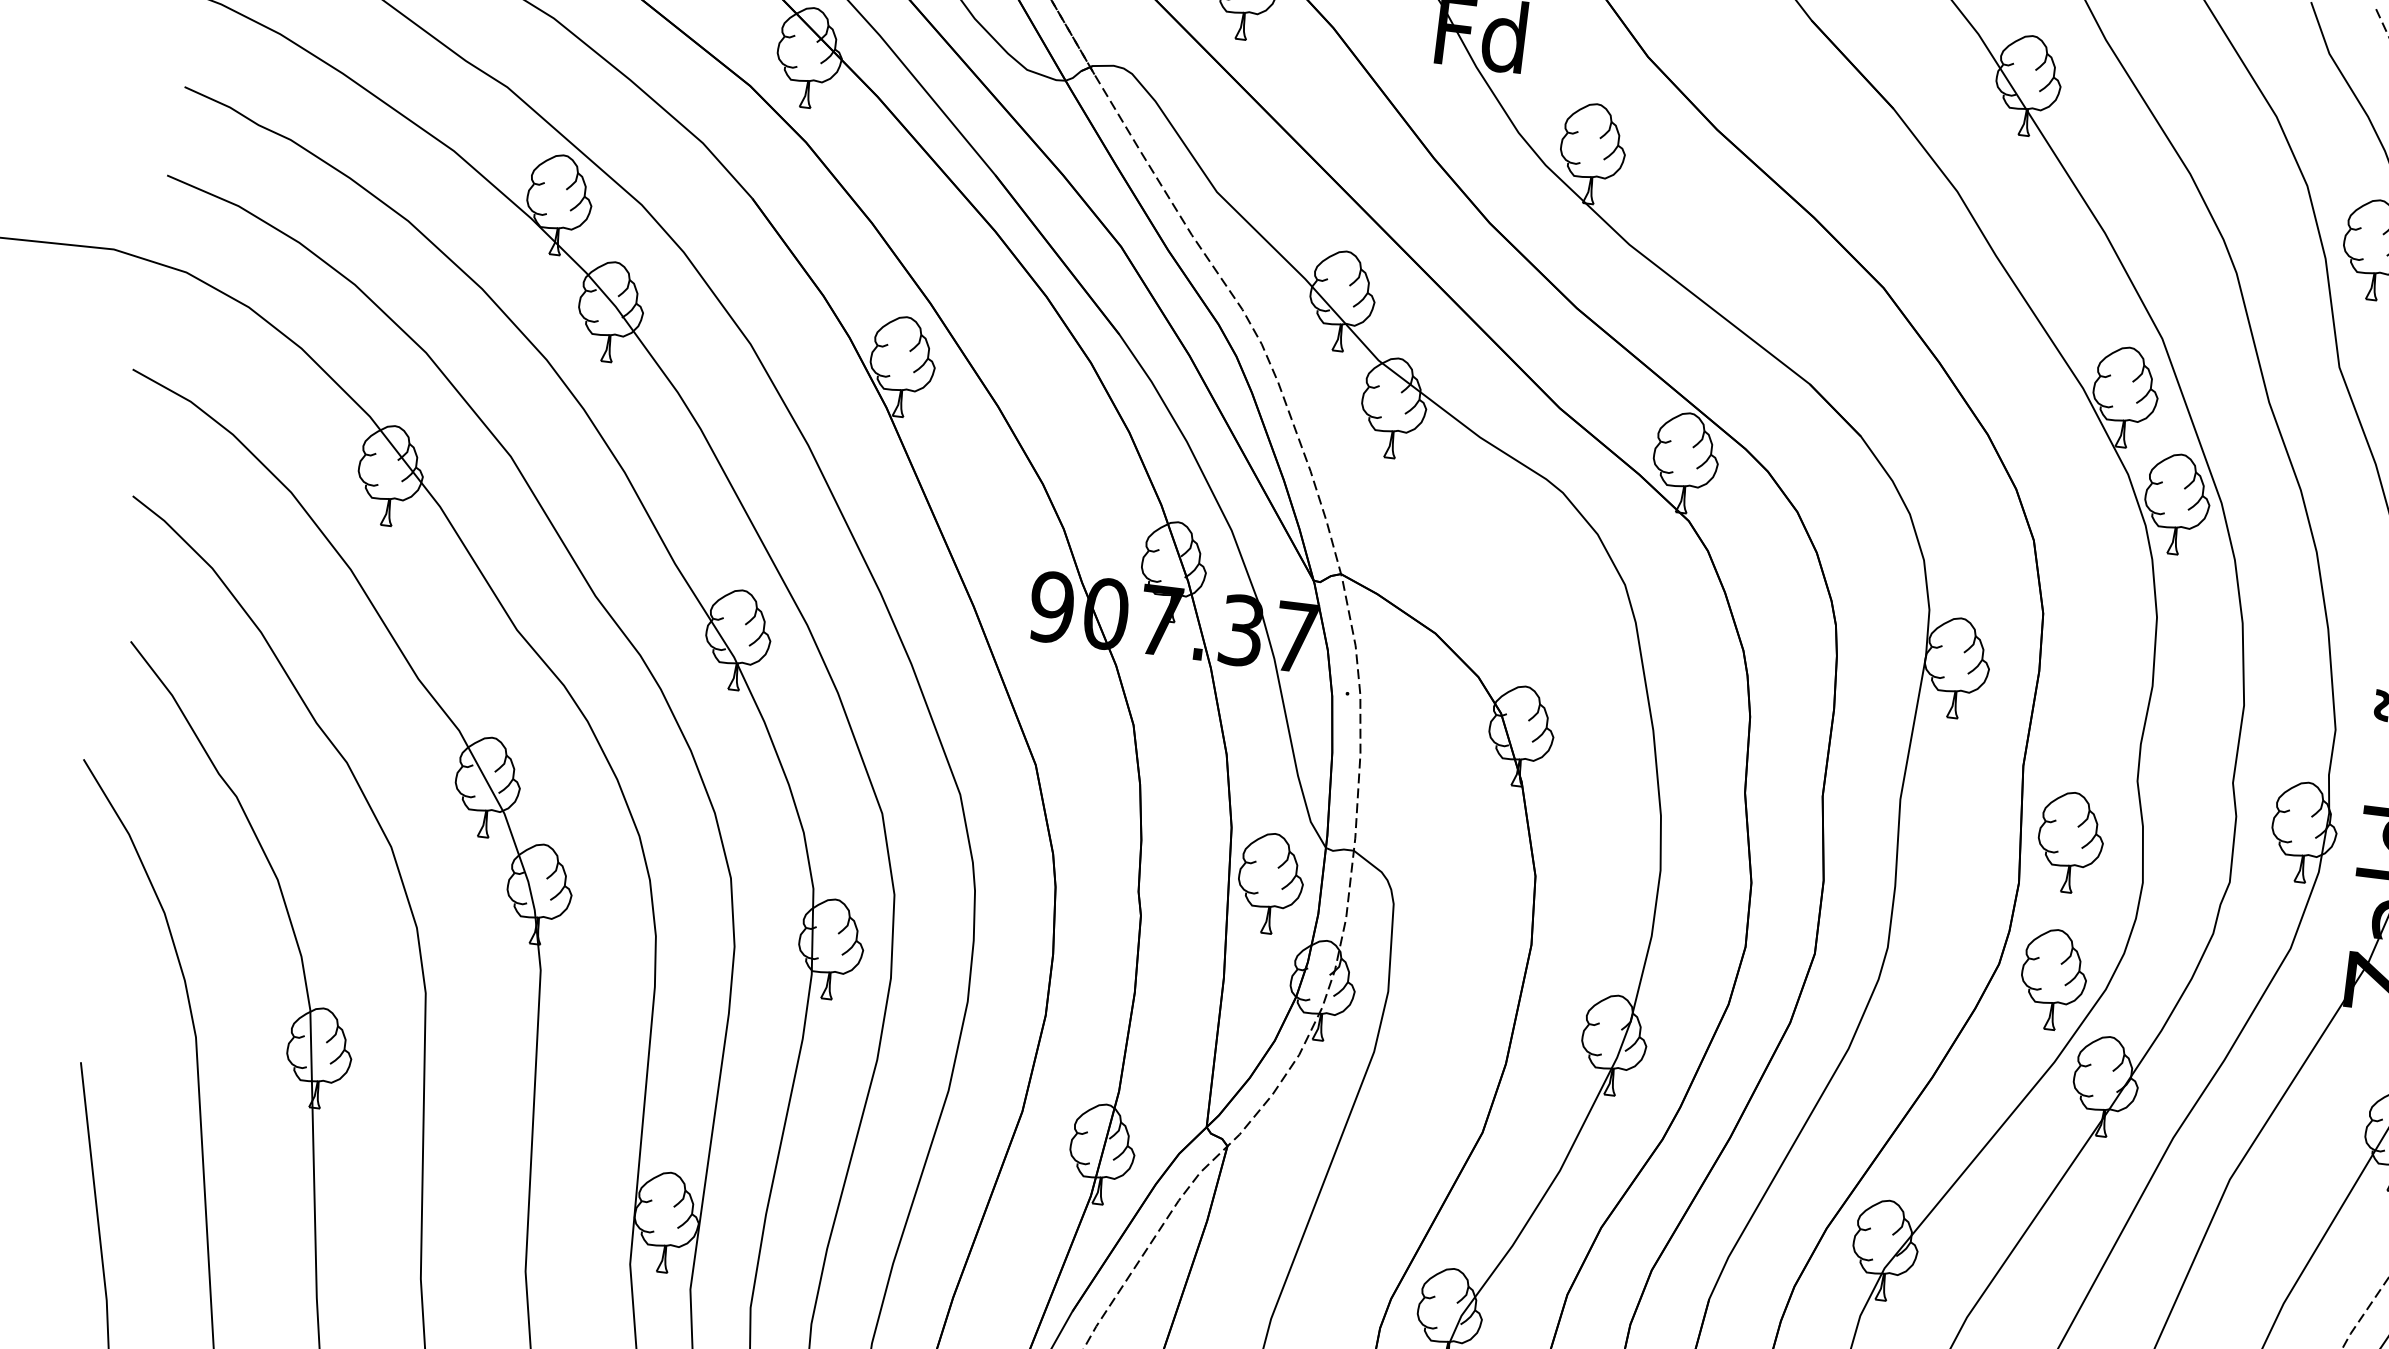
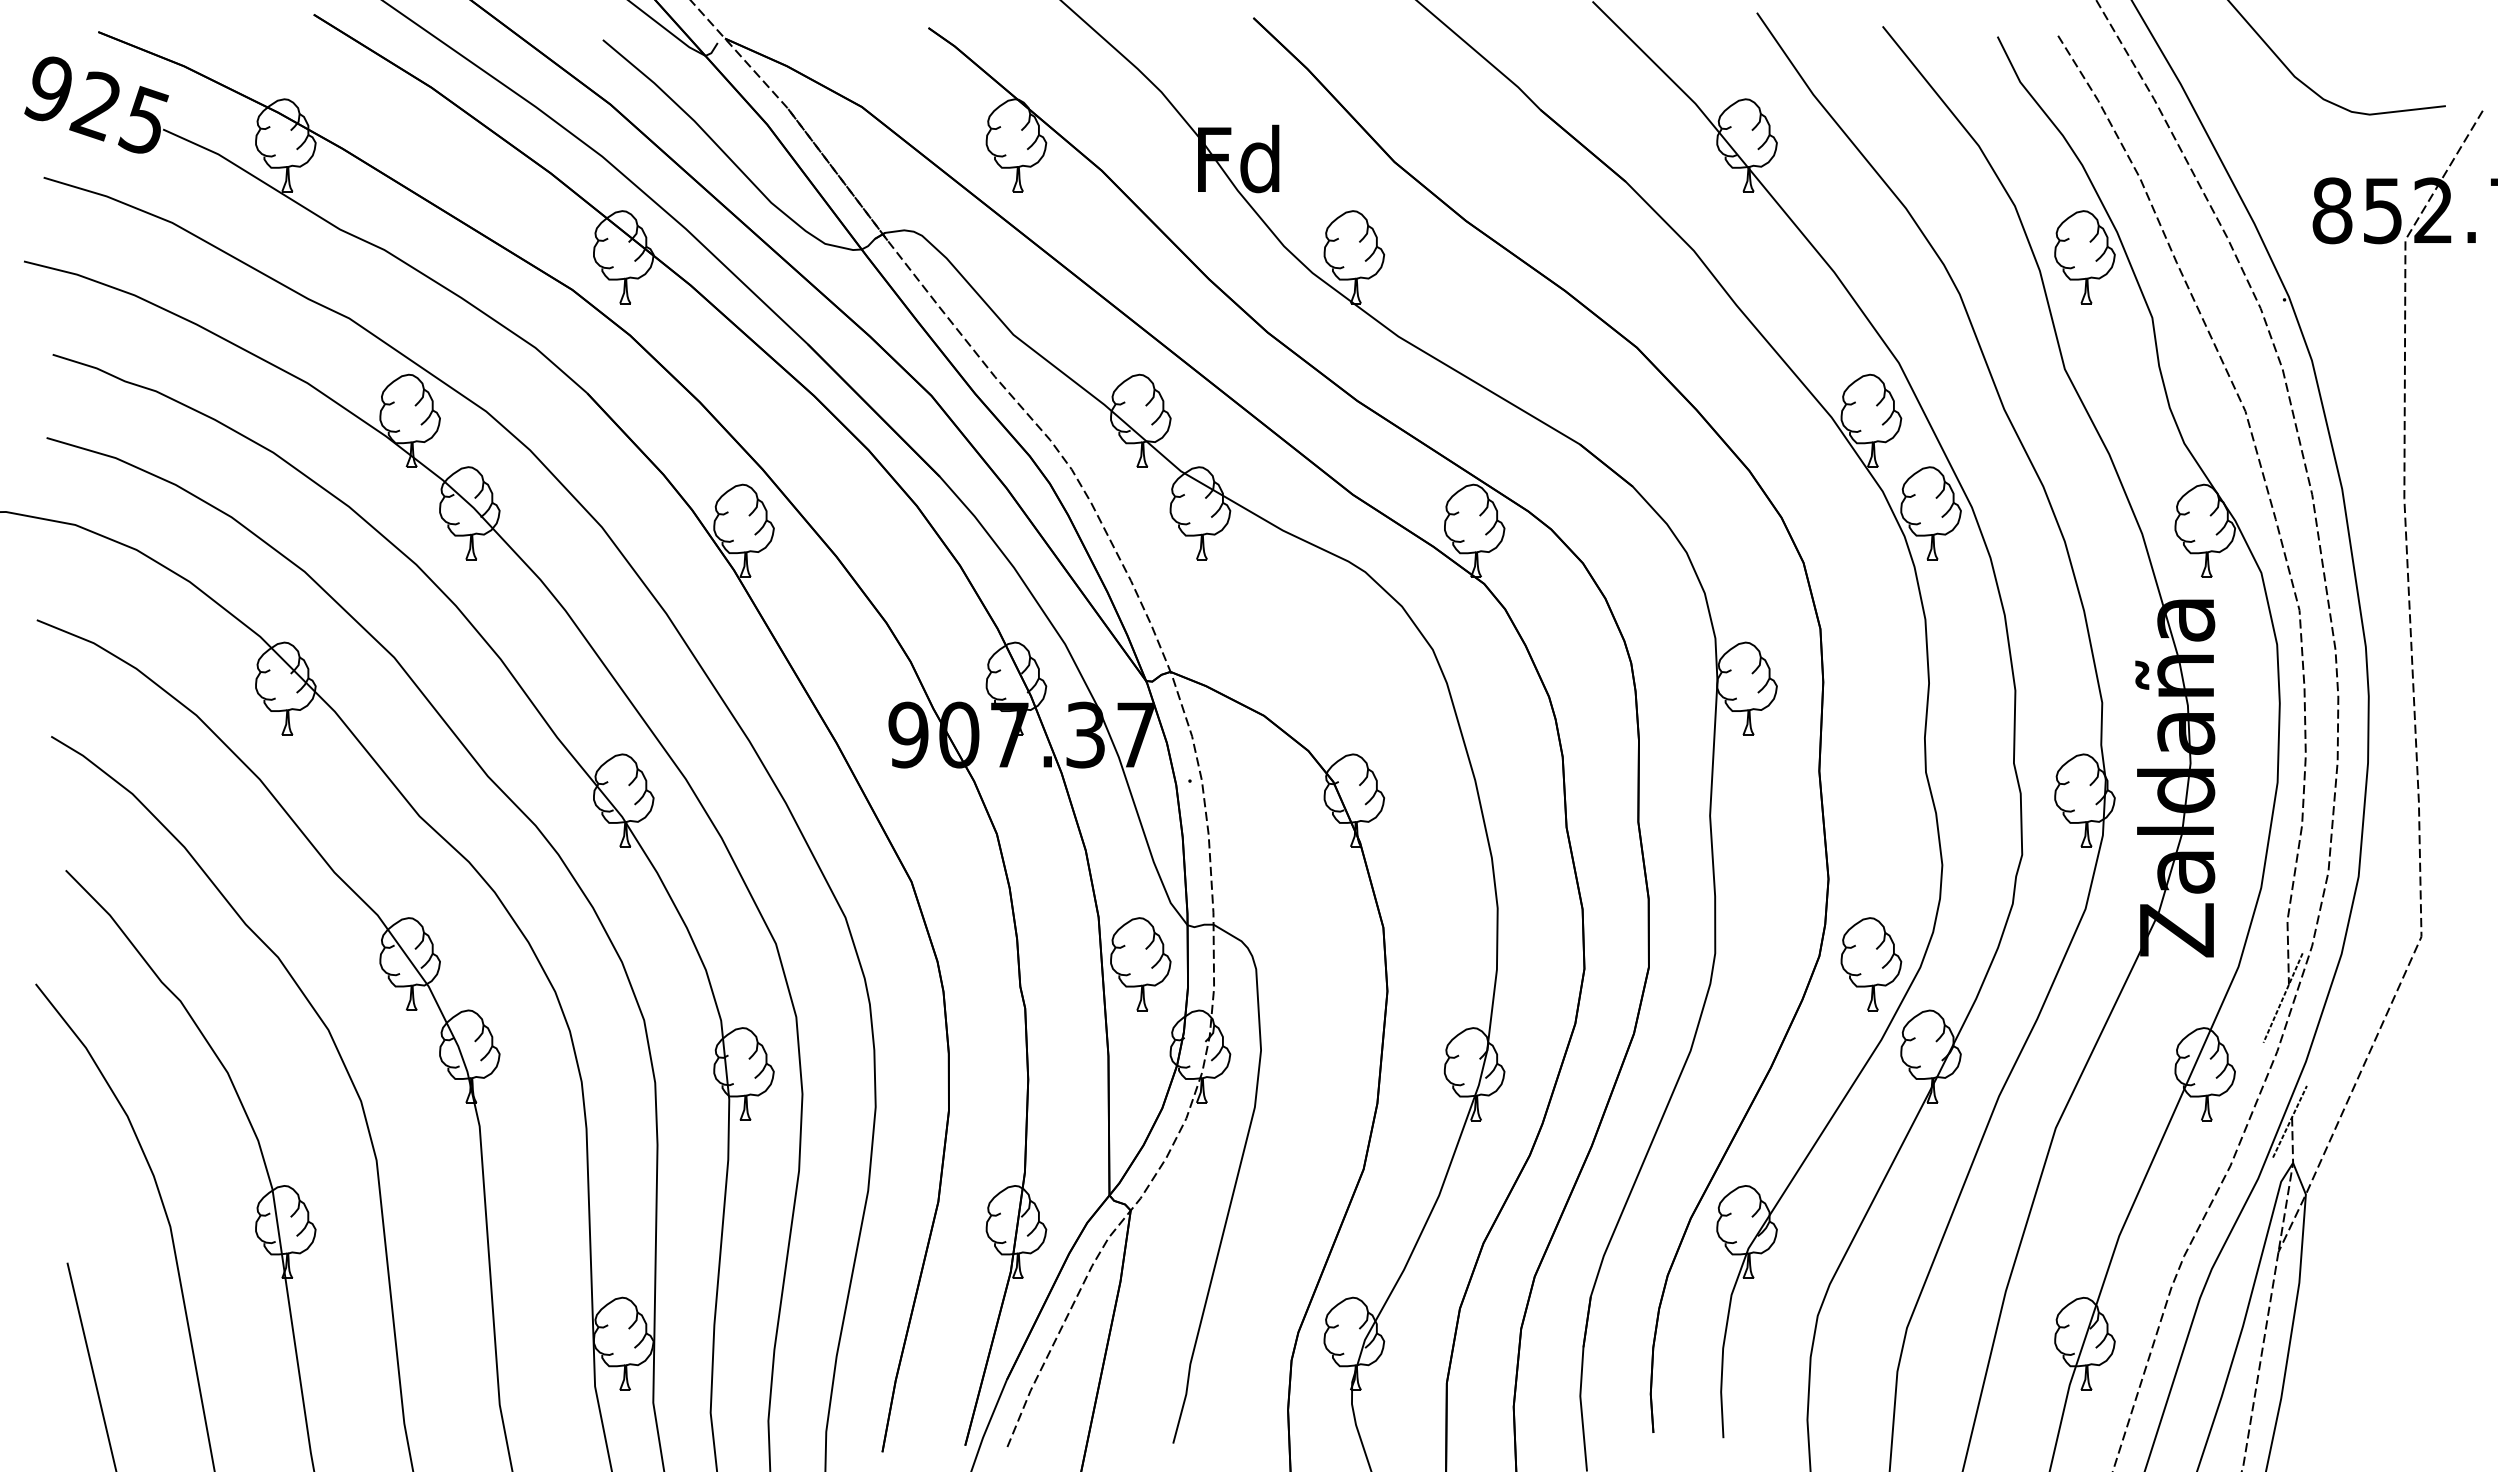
part: (2070, 842) -> (1871, 836), removed

